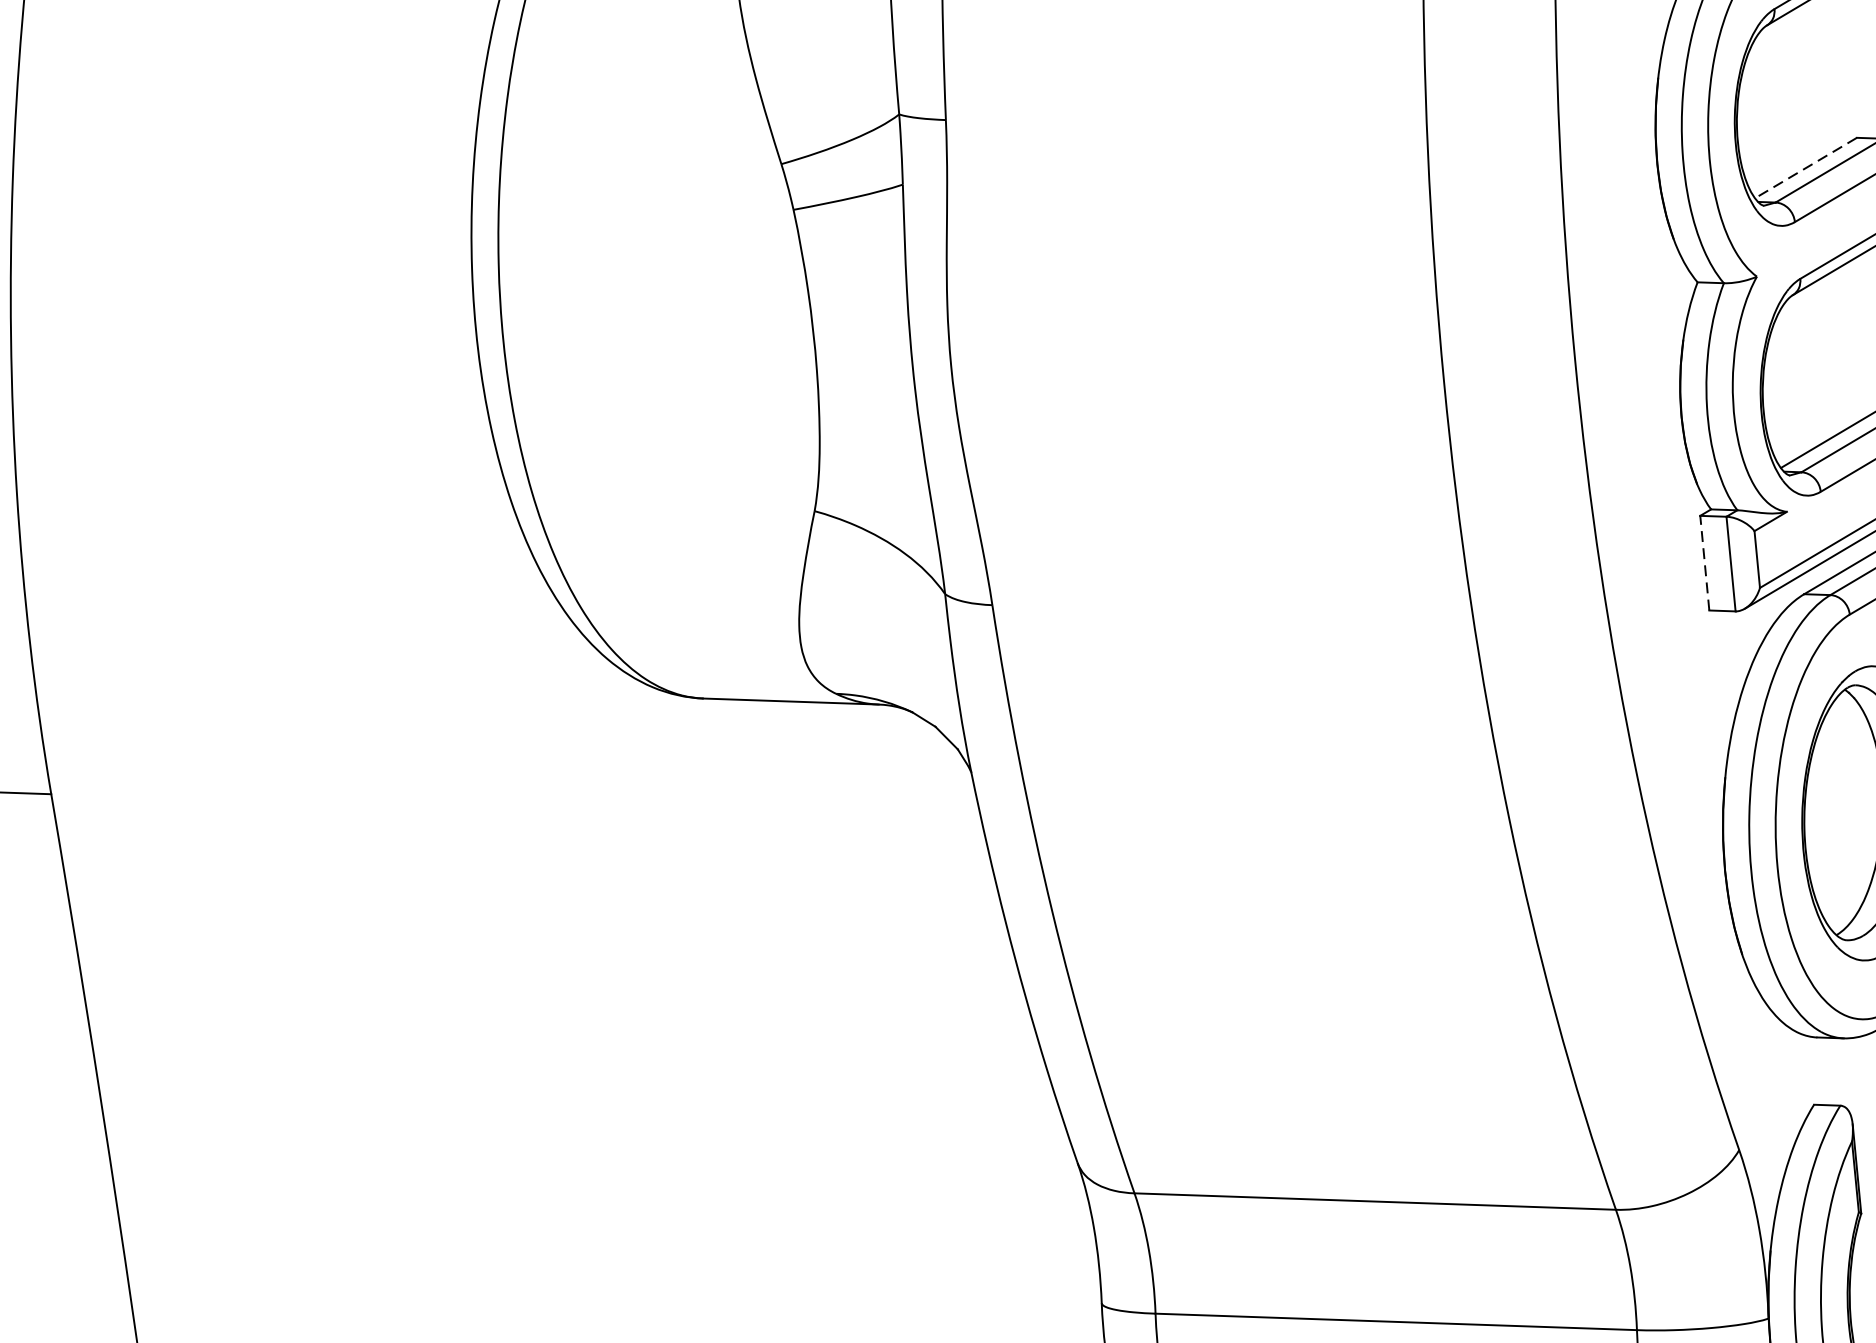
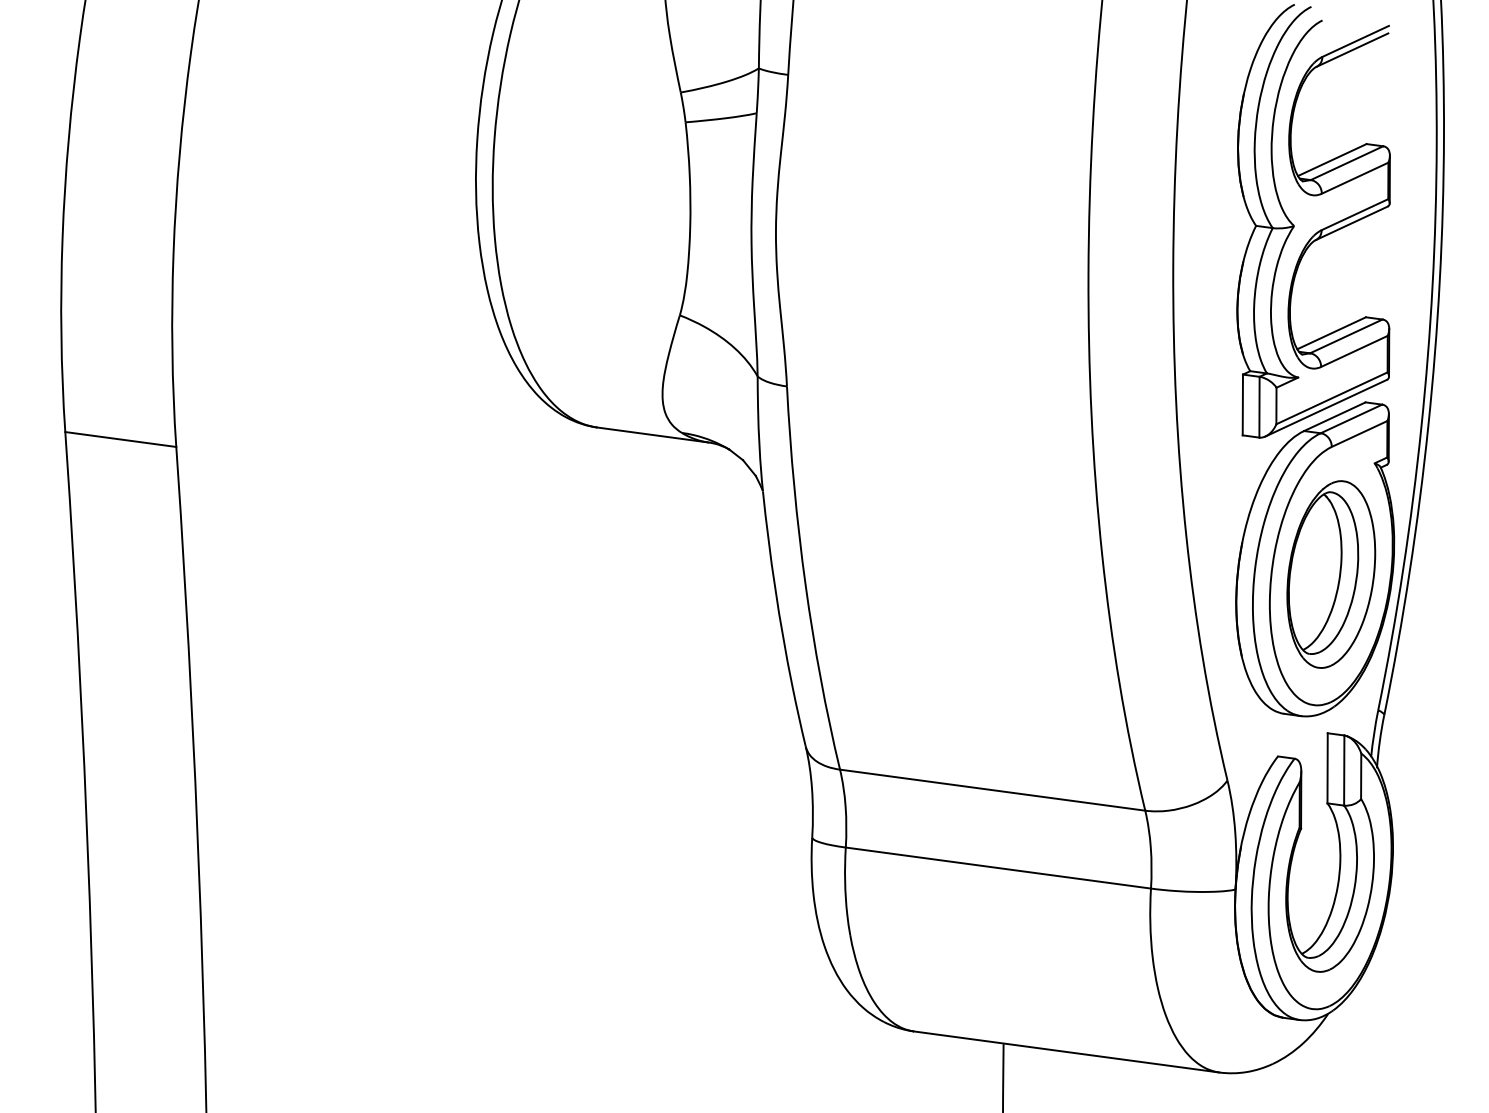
line: (1806, 168) -> (1332, 160), dashed -> solid
line: (1704, 562) -> (1242, 404), dashed -> solid

